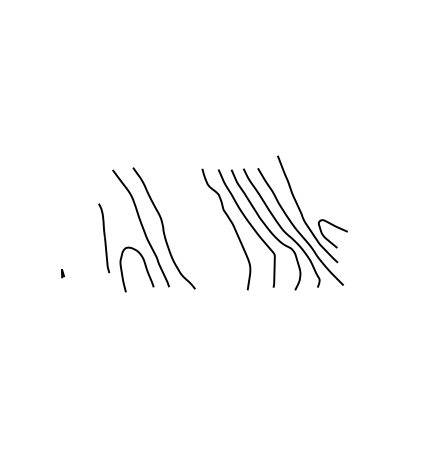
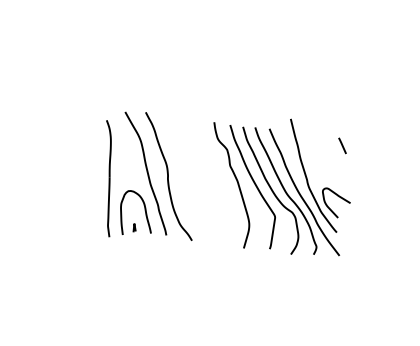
line: (332, 175) -> (342, 145), added
part: (103, 238) -> (107, 178), size x1.67
curve: (62, 273) -> (134, 227), moved

